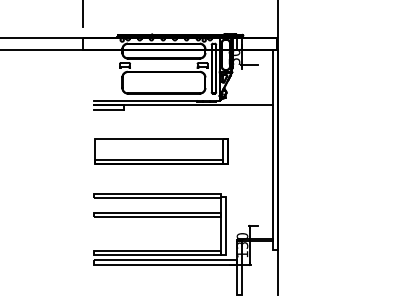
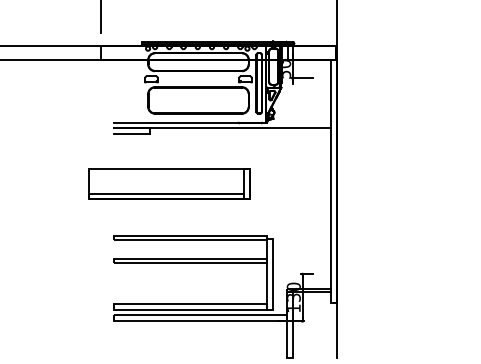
part: (161, 151) -> (168, 183), moved

